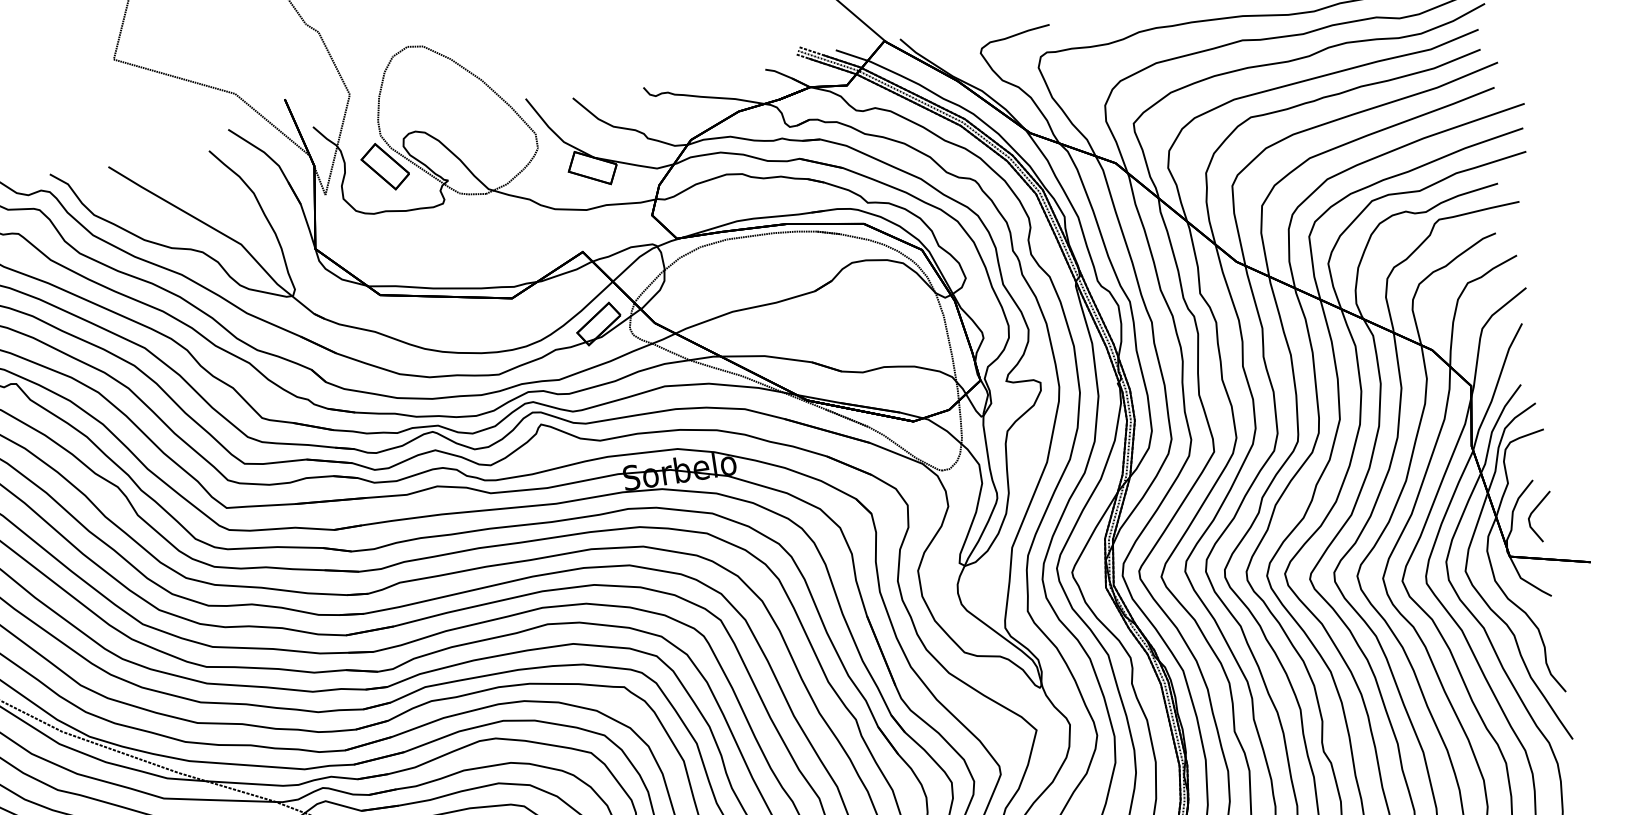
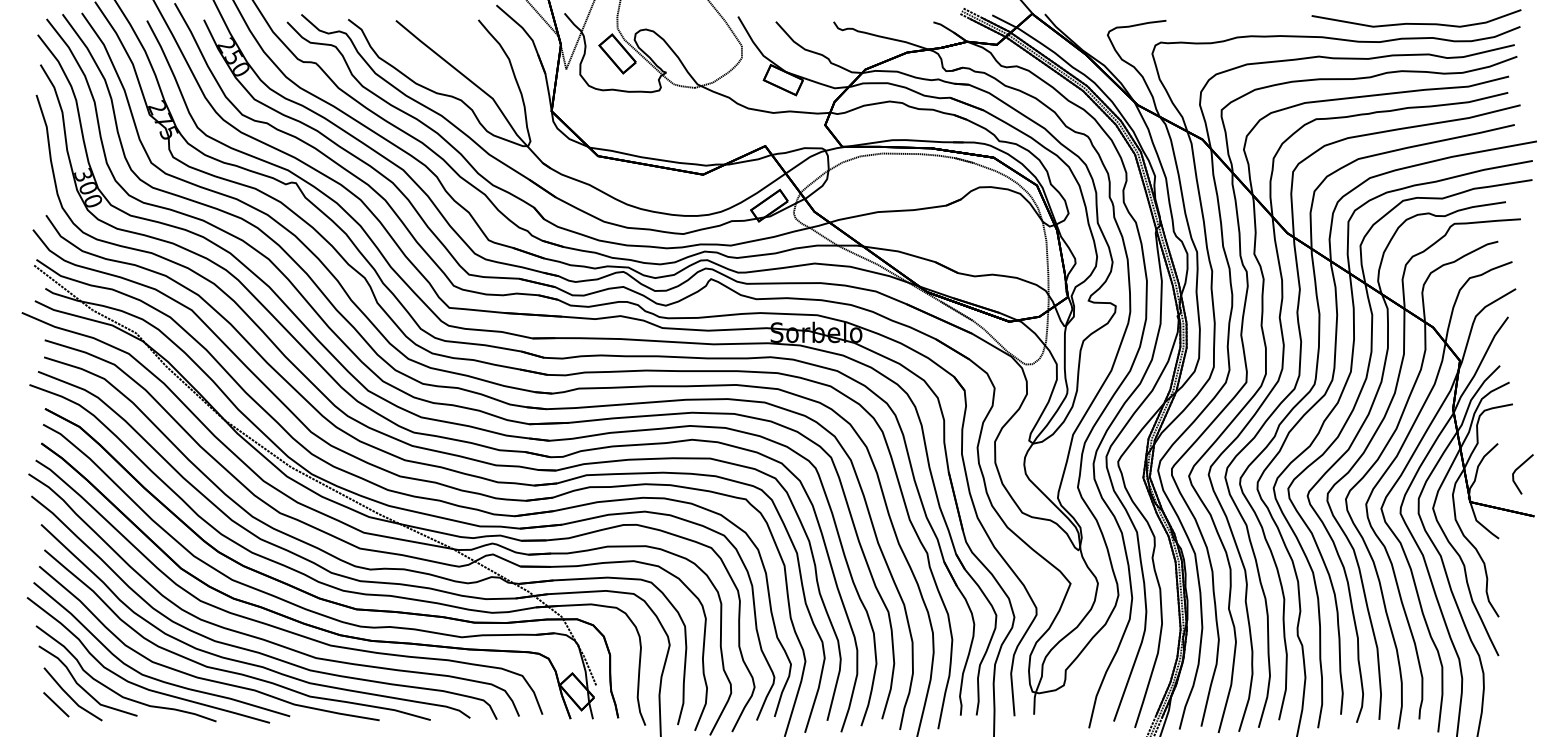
line: (1535, 510) -> (1519, 468), moved

